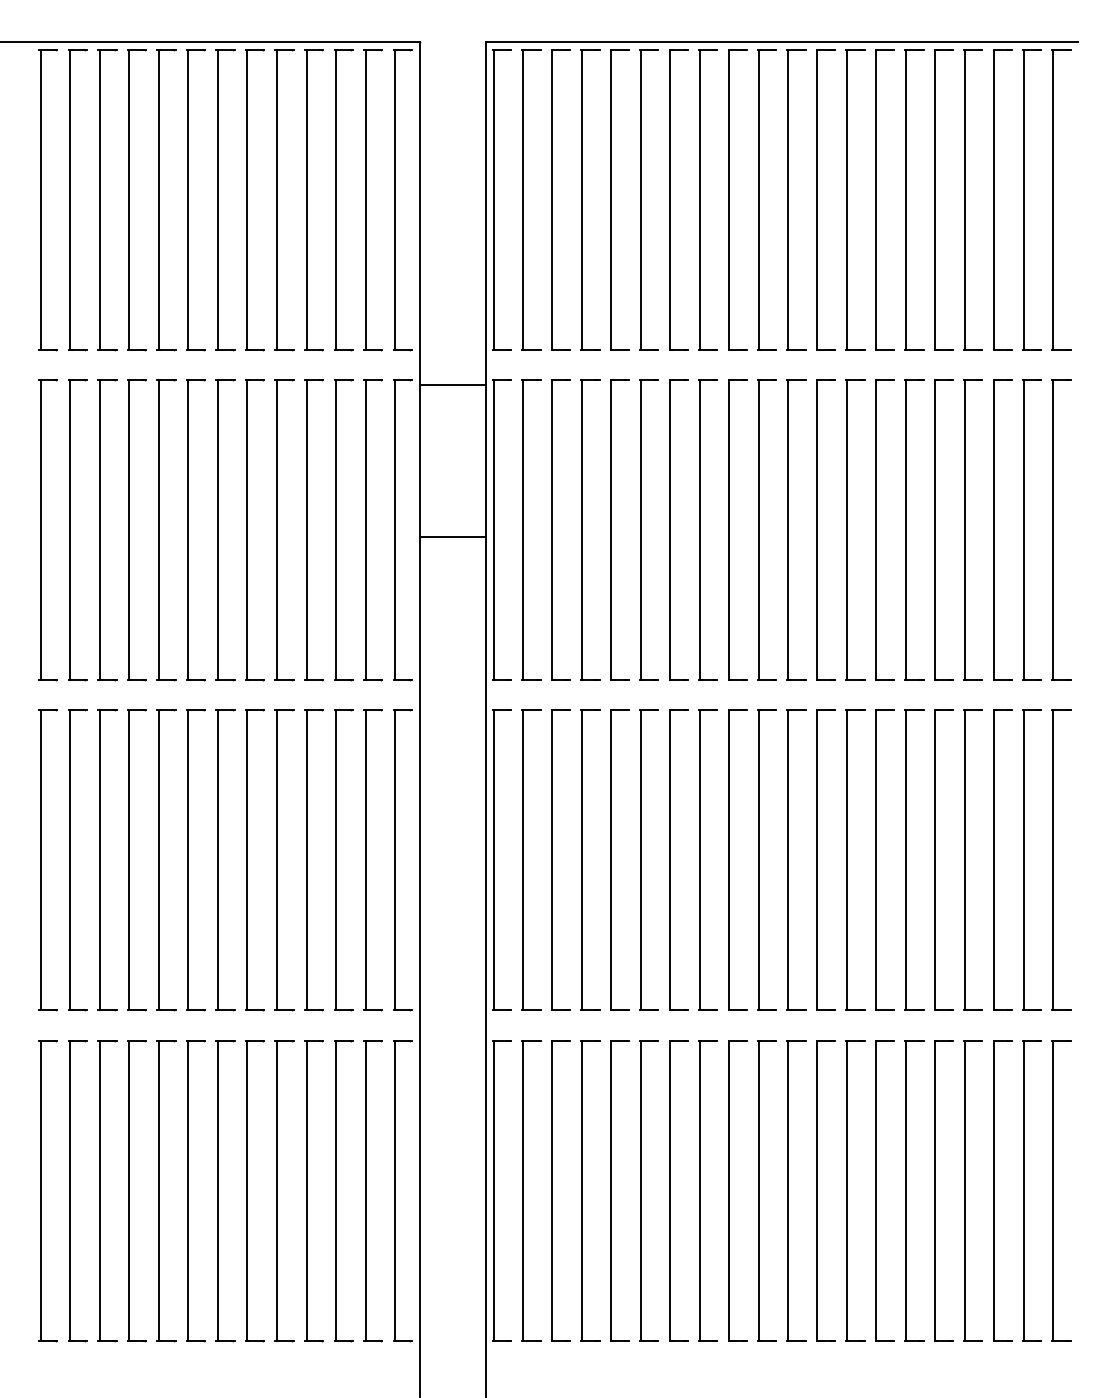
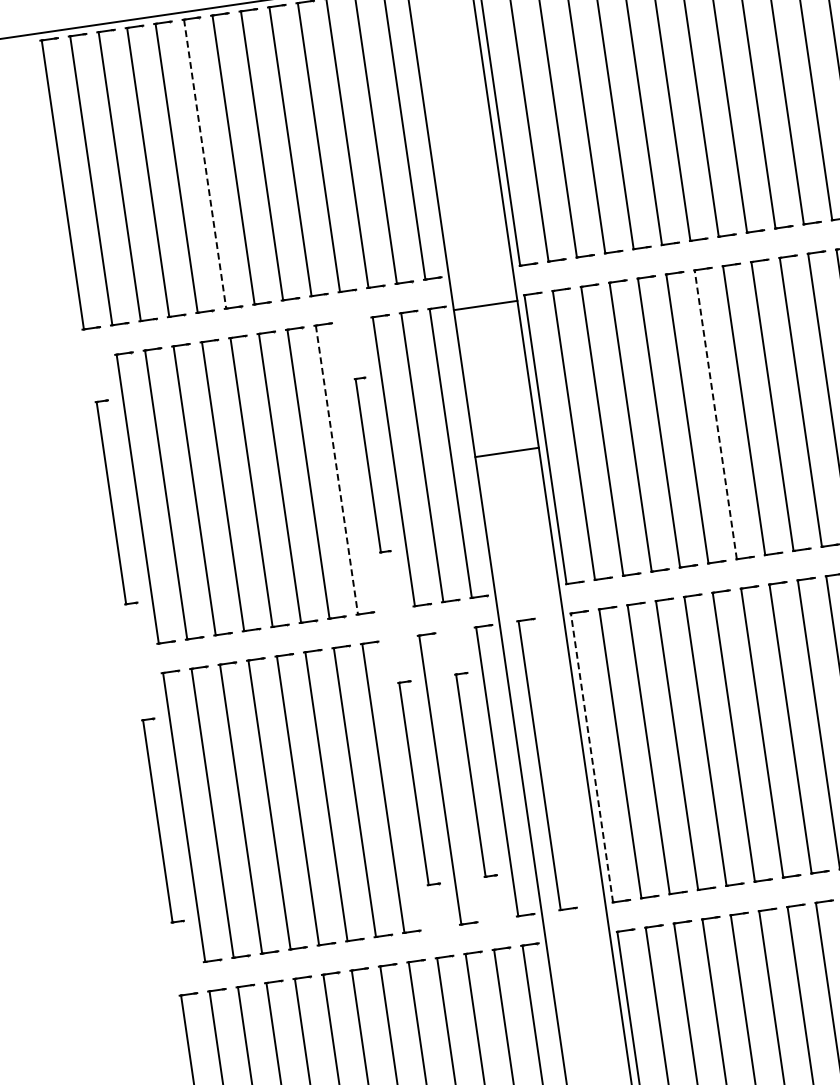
line: (188, 199) -> (205, 164), solid -> dashed
line: (277, 529) -> (337, 469), solid -> dashed
line: (670, 529) -> (715, 414), solid -> dashed
part: (47, 530) -> (115, 502), size x0.7
part: (313, 530) -> (372, 465), size x0.6
part: (47, 860) -> (162, 820), size x0.7
part: (313, 860) -> (418, 783), size x0.7
part: (372, 860) -> (475, 775), size x0.7
part: (439, 860) -> (539, 765), added
line: (493, 860) -> (591, 758), solid -> dashed

